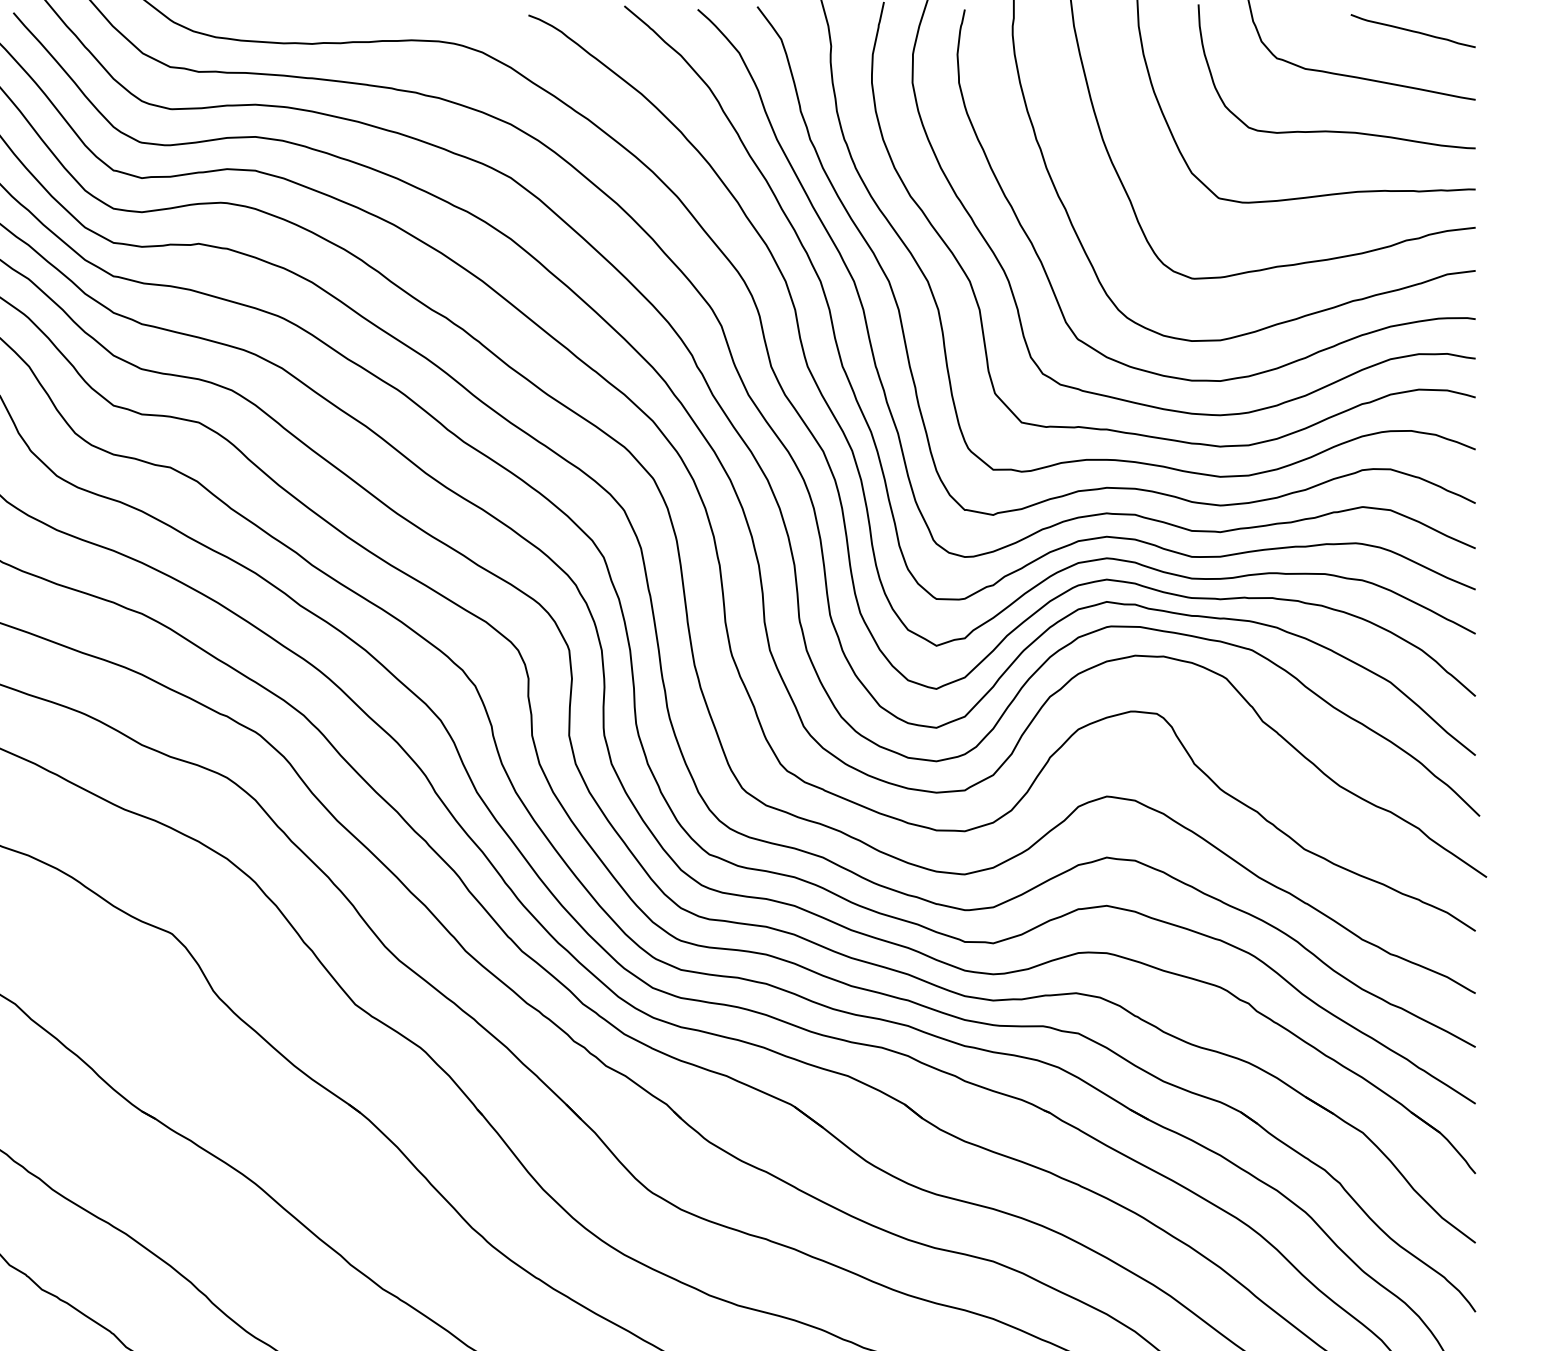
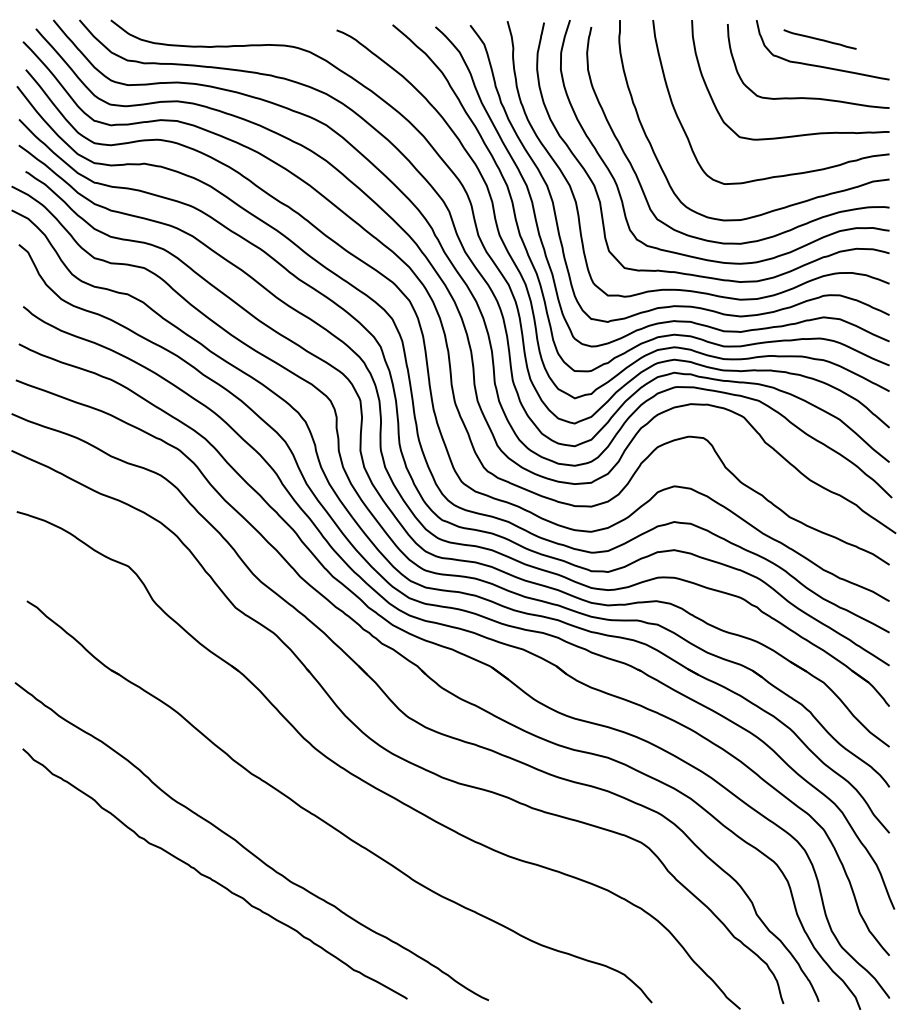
line: (1412, 31) -> (819, 39), moved

